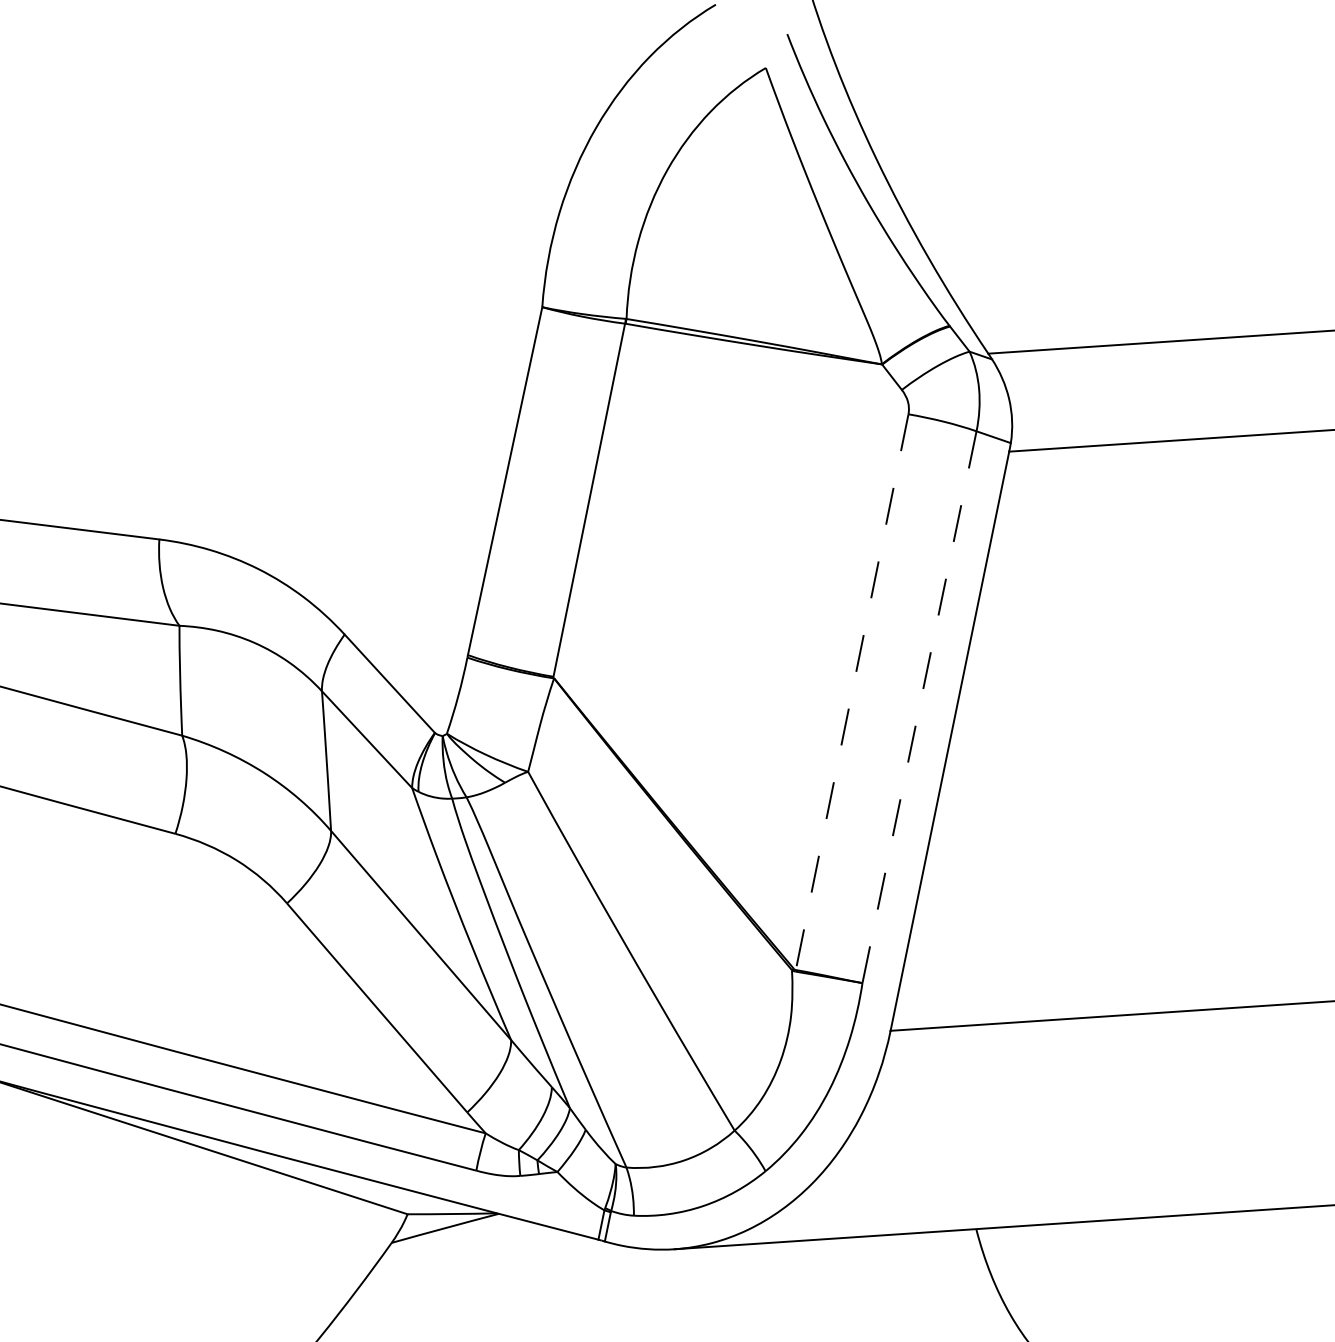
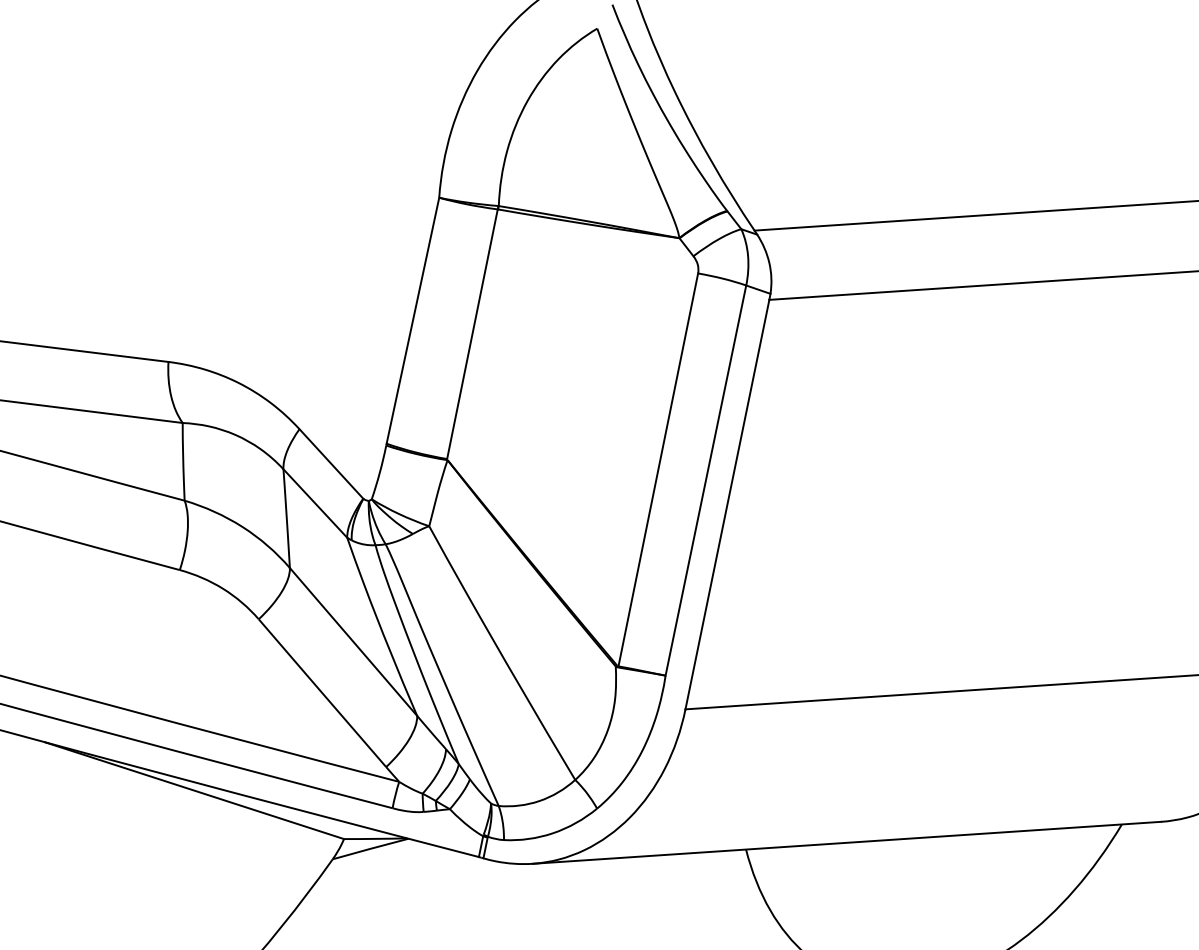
line: (852, 692) -> (658, 470), dashed -> solid
line: (920, 707) -> (706, 480), dashed -> solid

